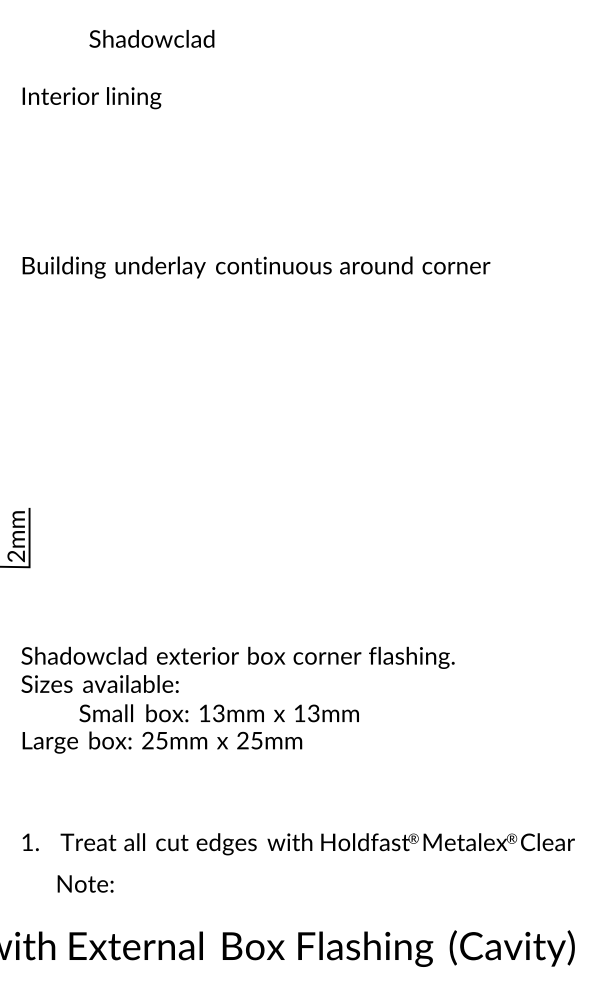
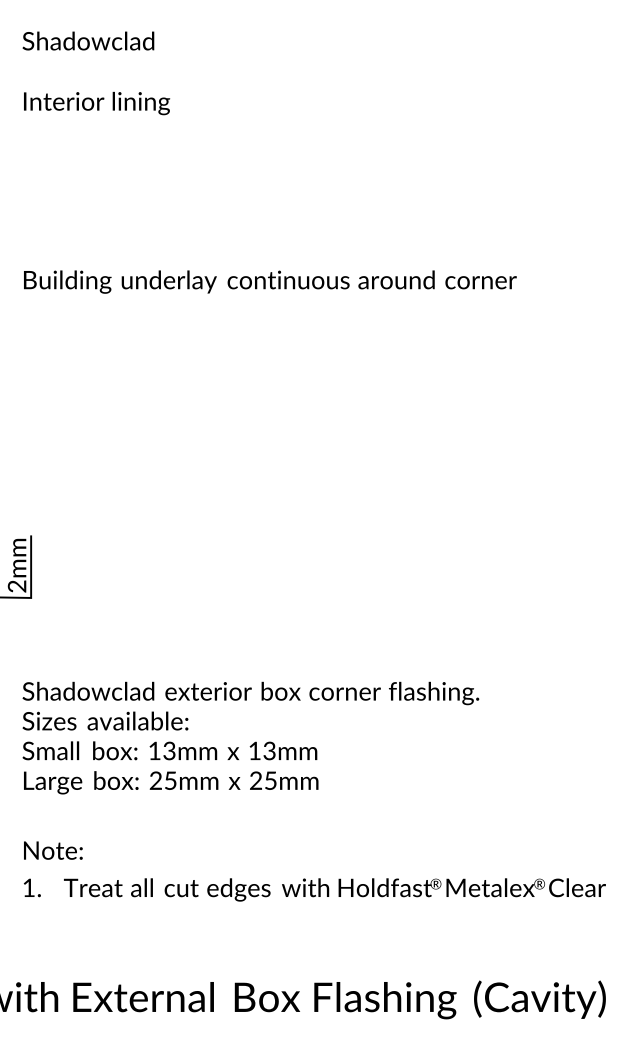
text: (151, 38) -> (87, 40), moved
text: (218, 713) -> (169, 751), moved
text: (85, 883) -> (53, 850), moved

